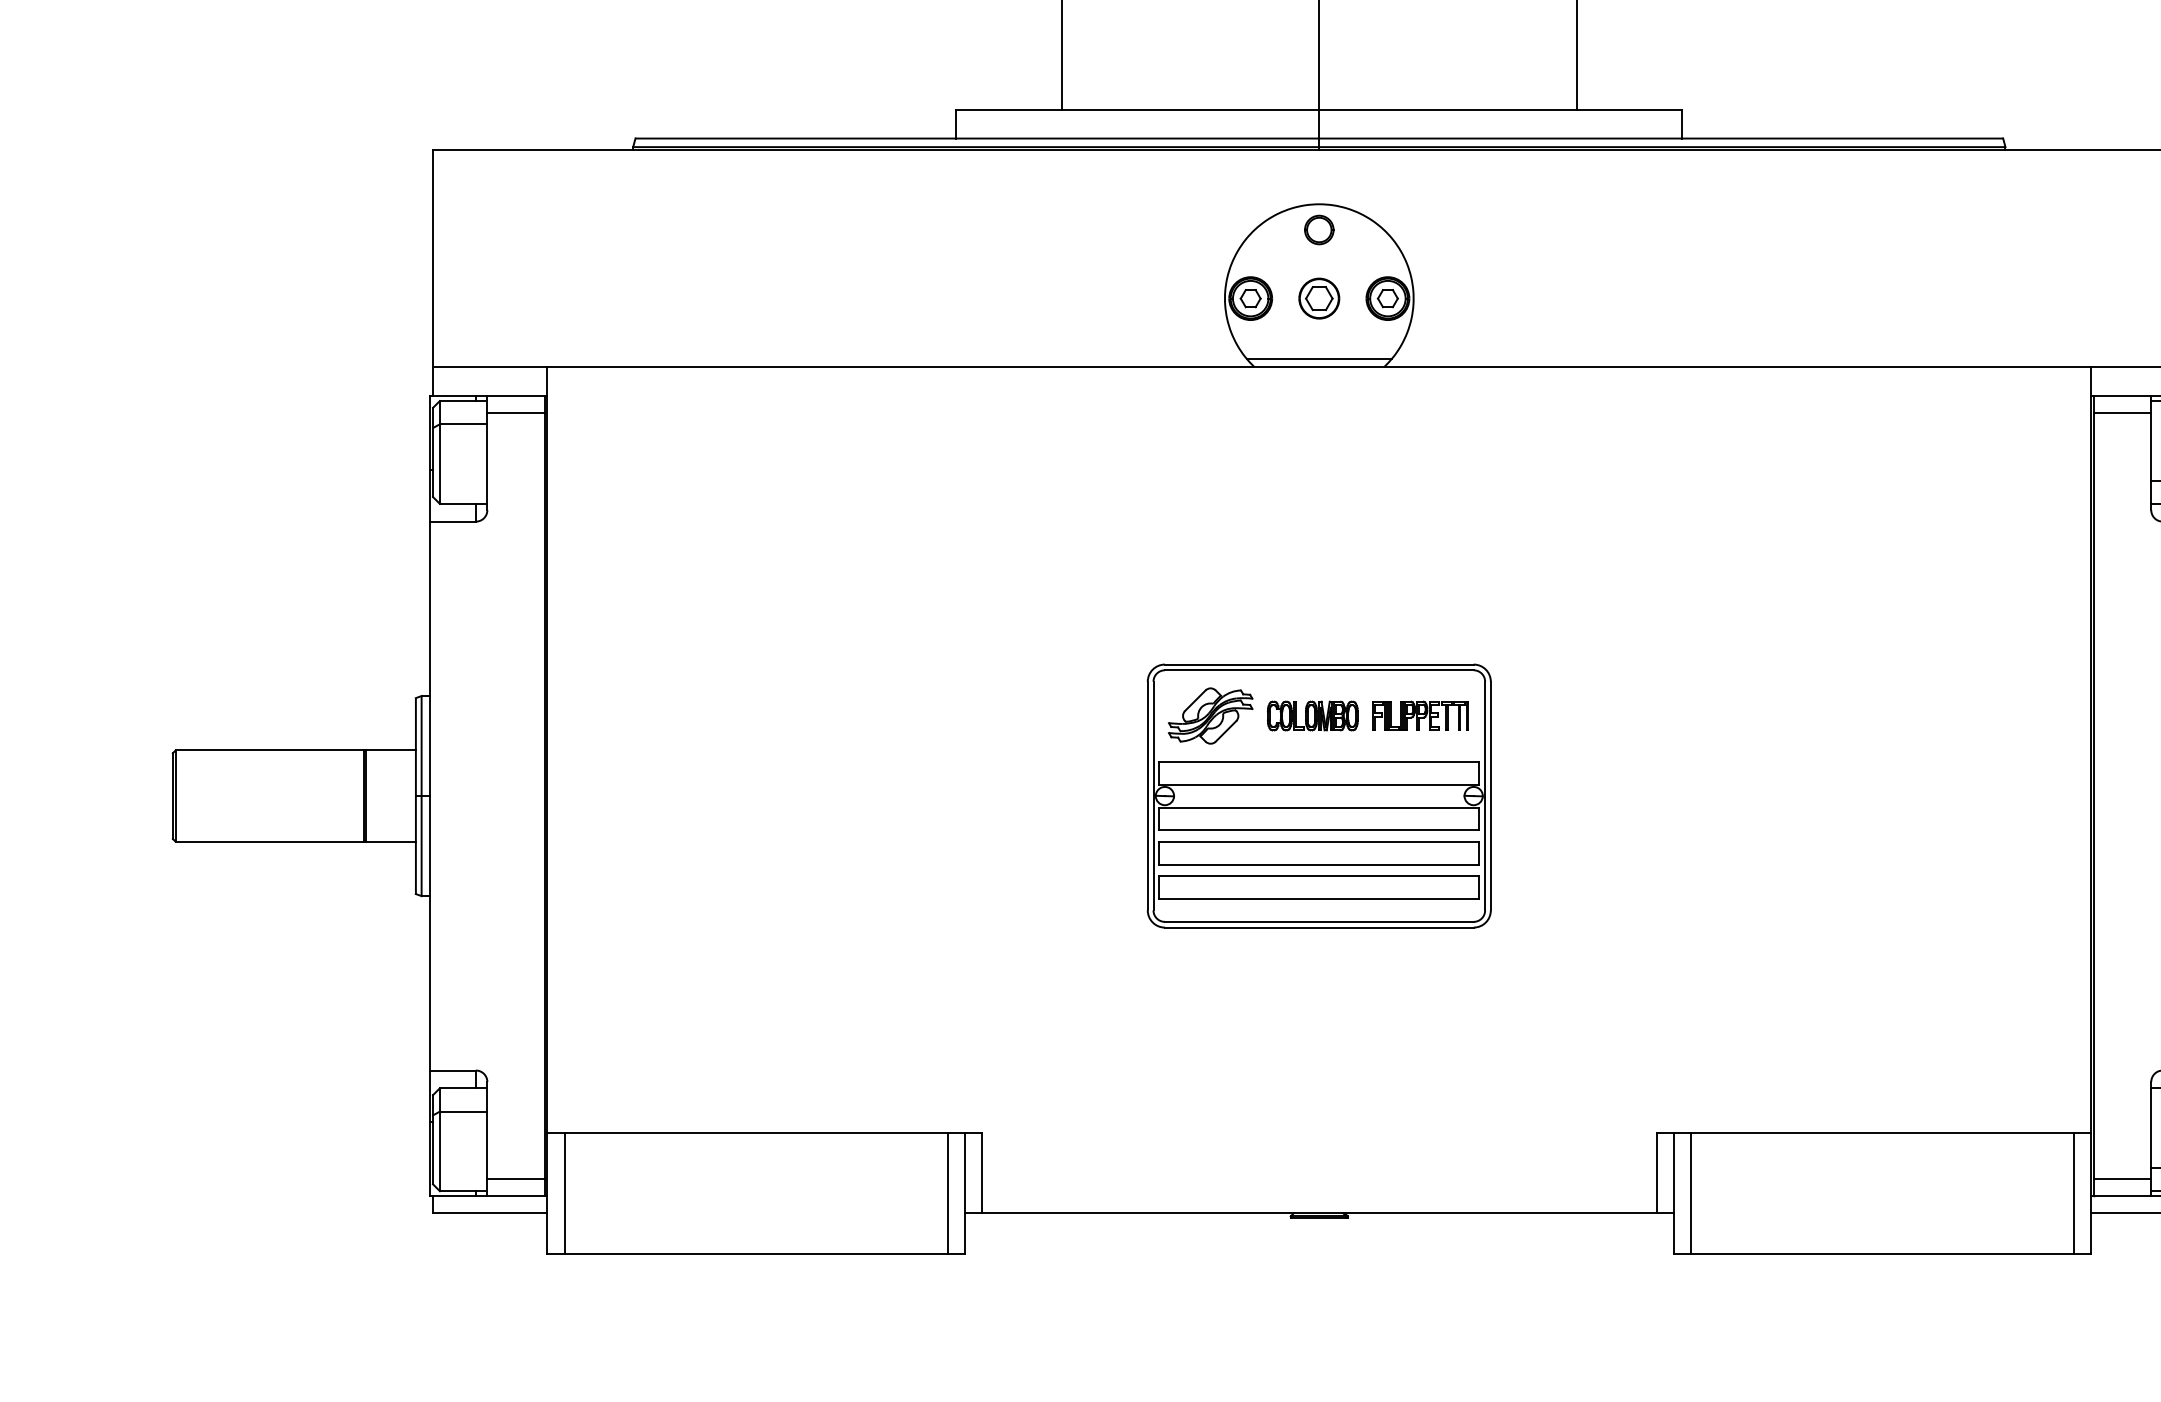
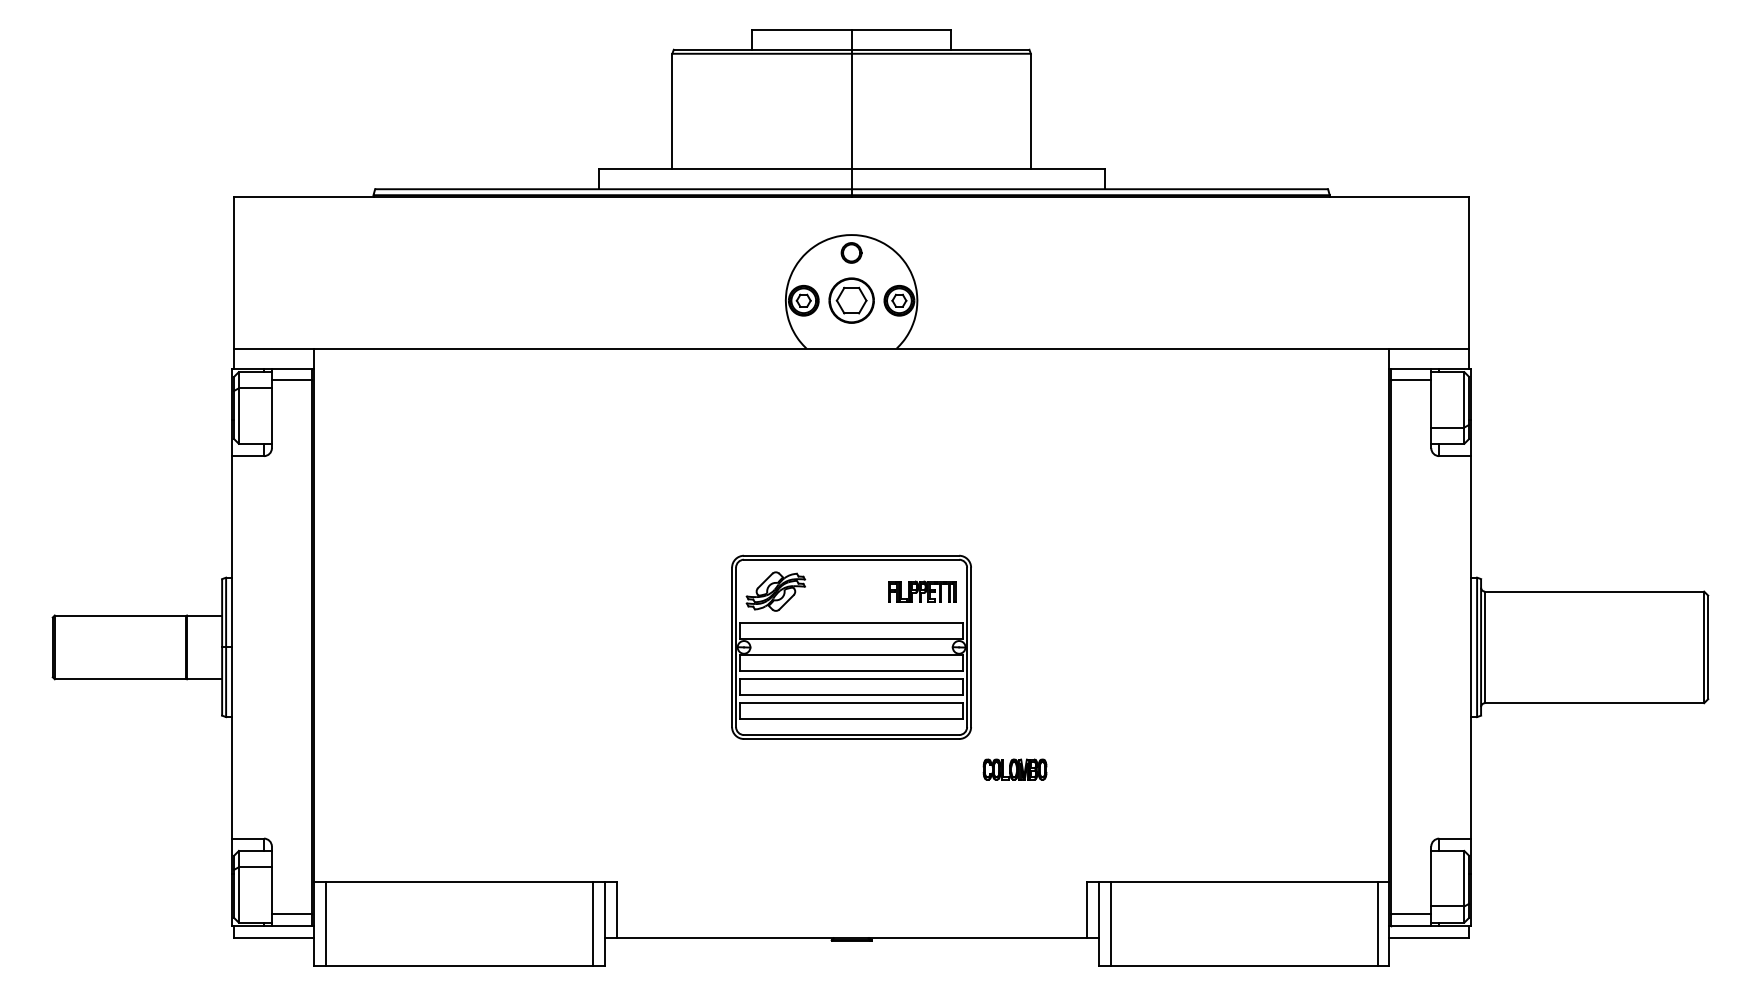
part: (1319, 298) -> (851, 300), size x1.6
line: (1319, 358) -> (851, 342), removed
part: (1311, 715) -> (1014, 769), moved

